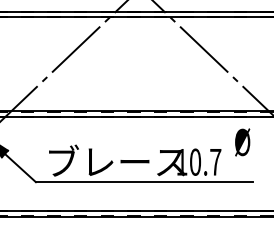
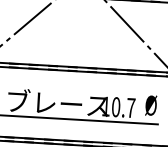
text: (242, 142) -> (151, 105), moved

